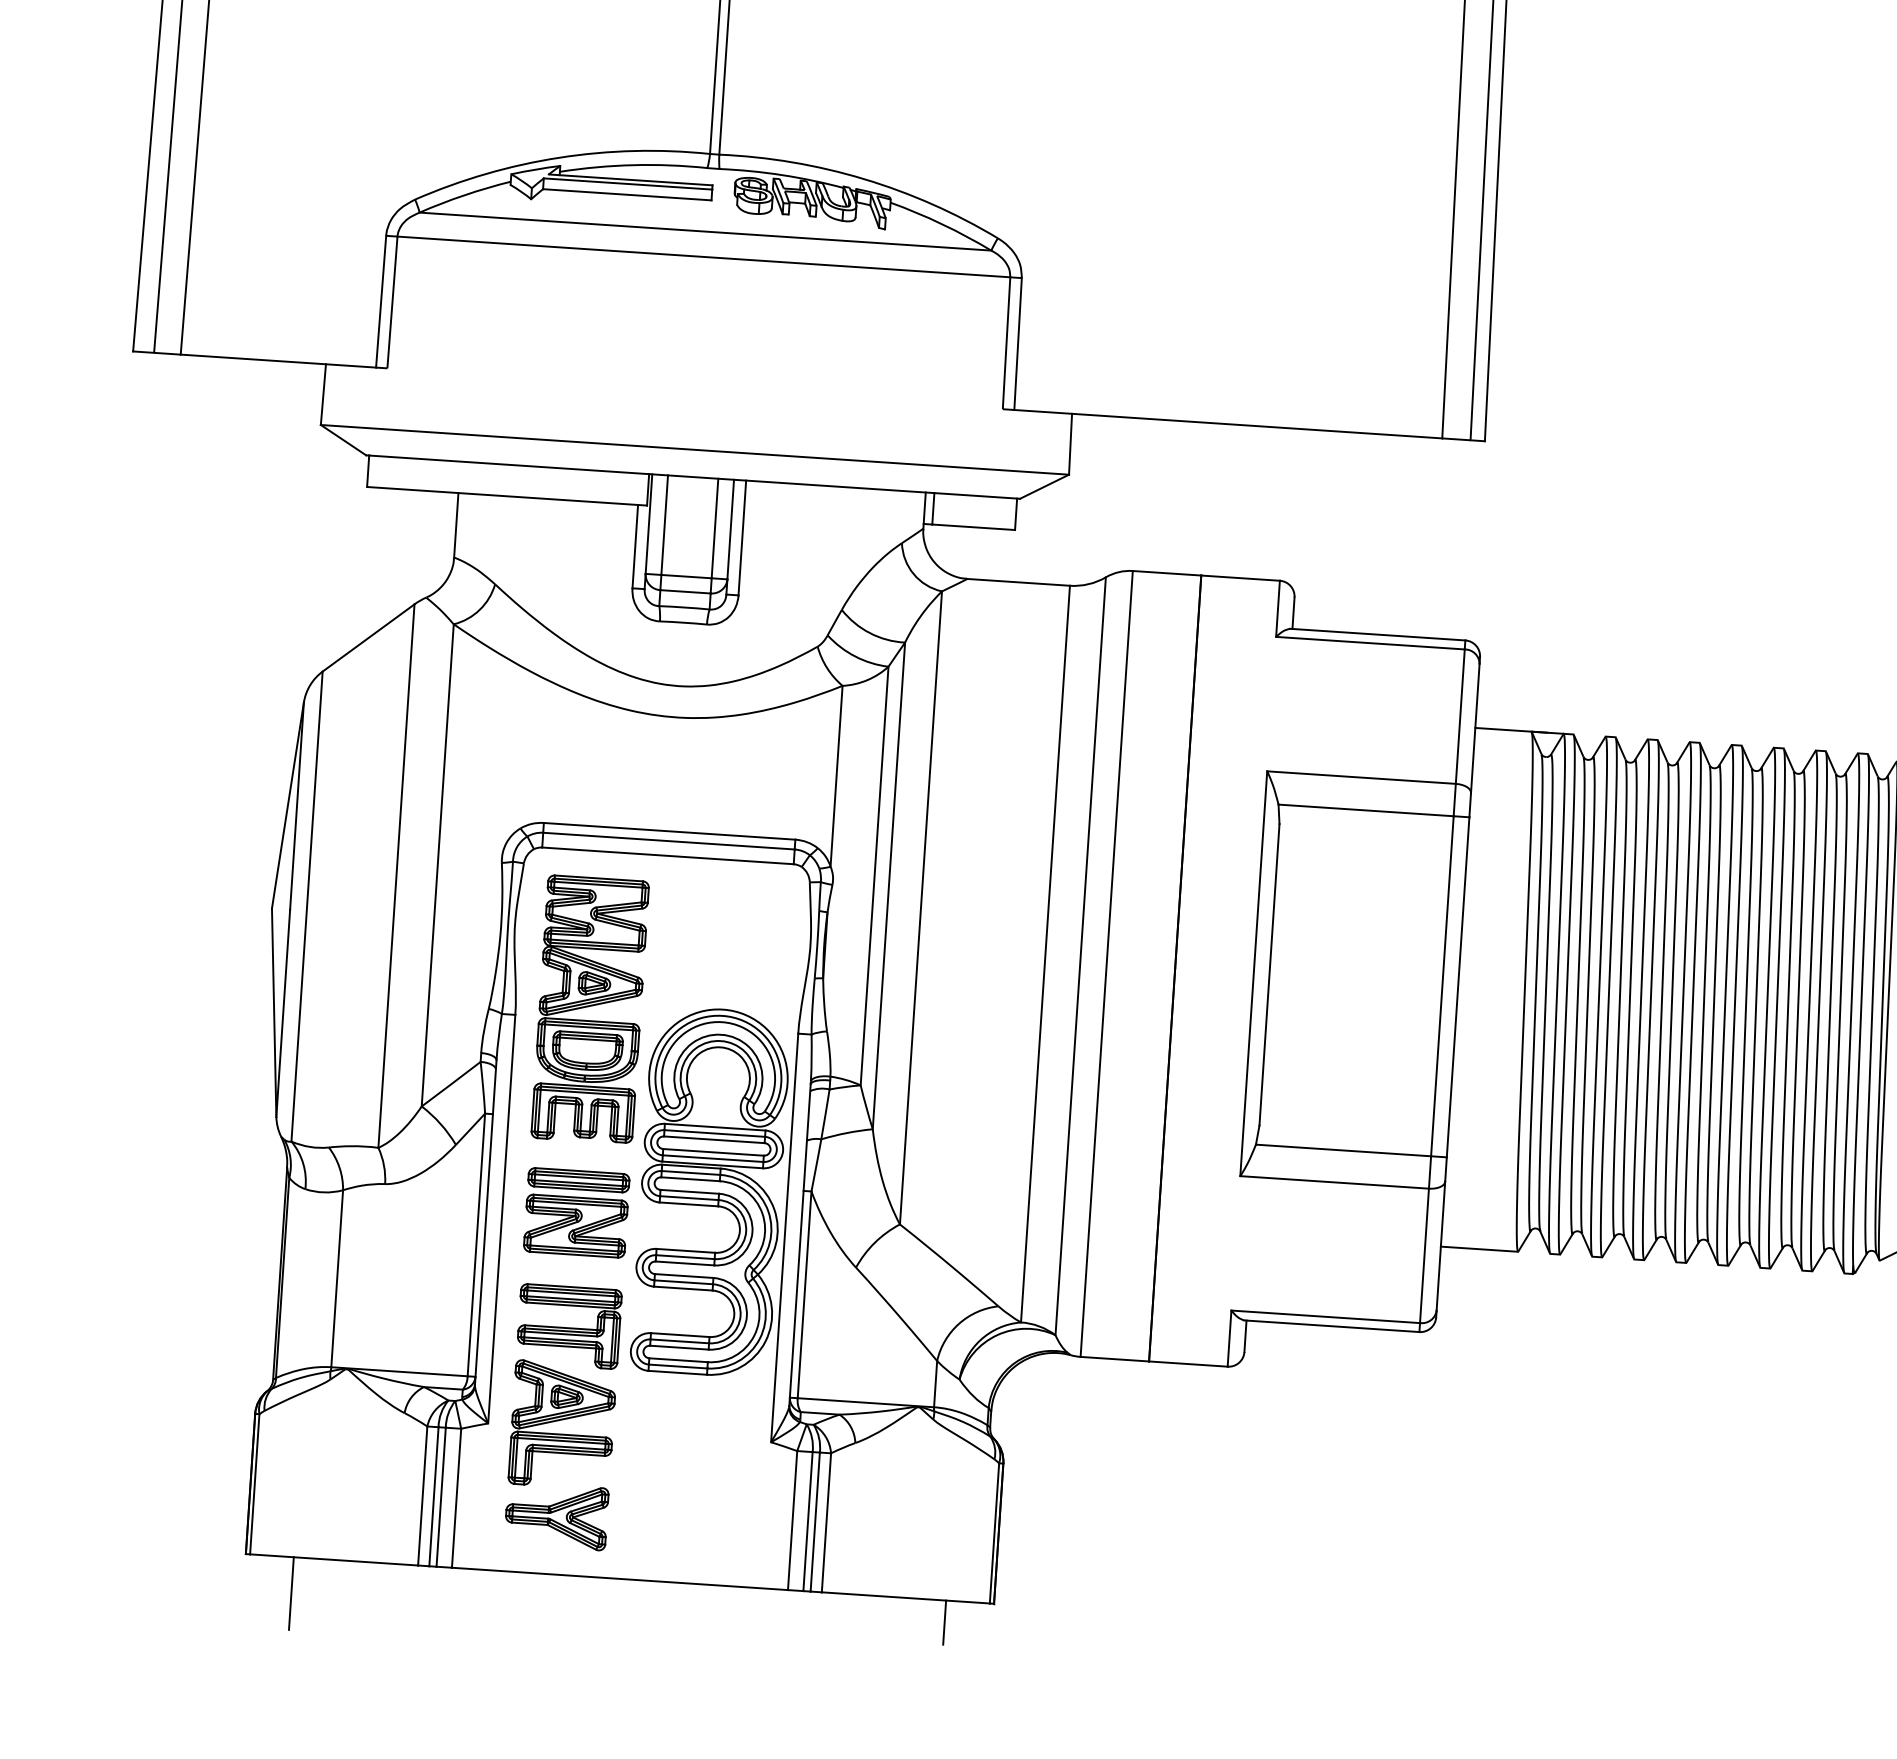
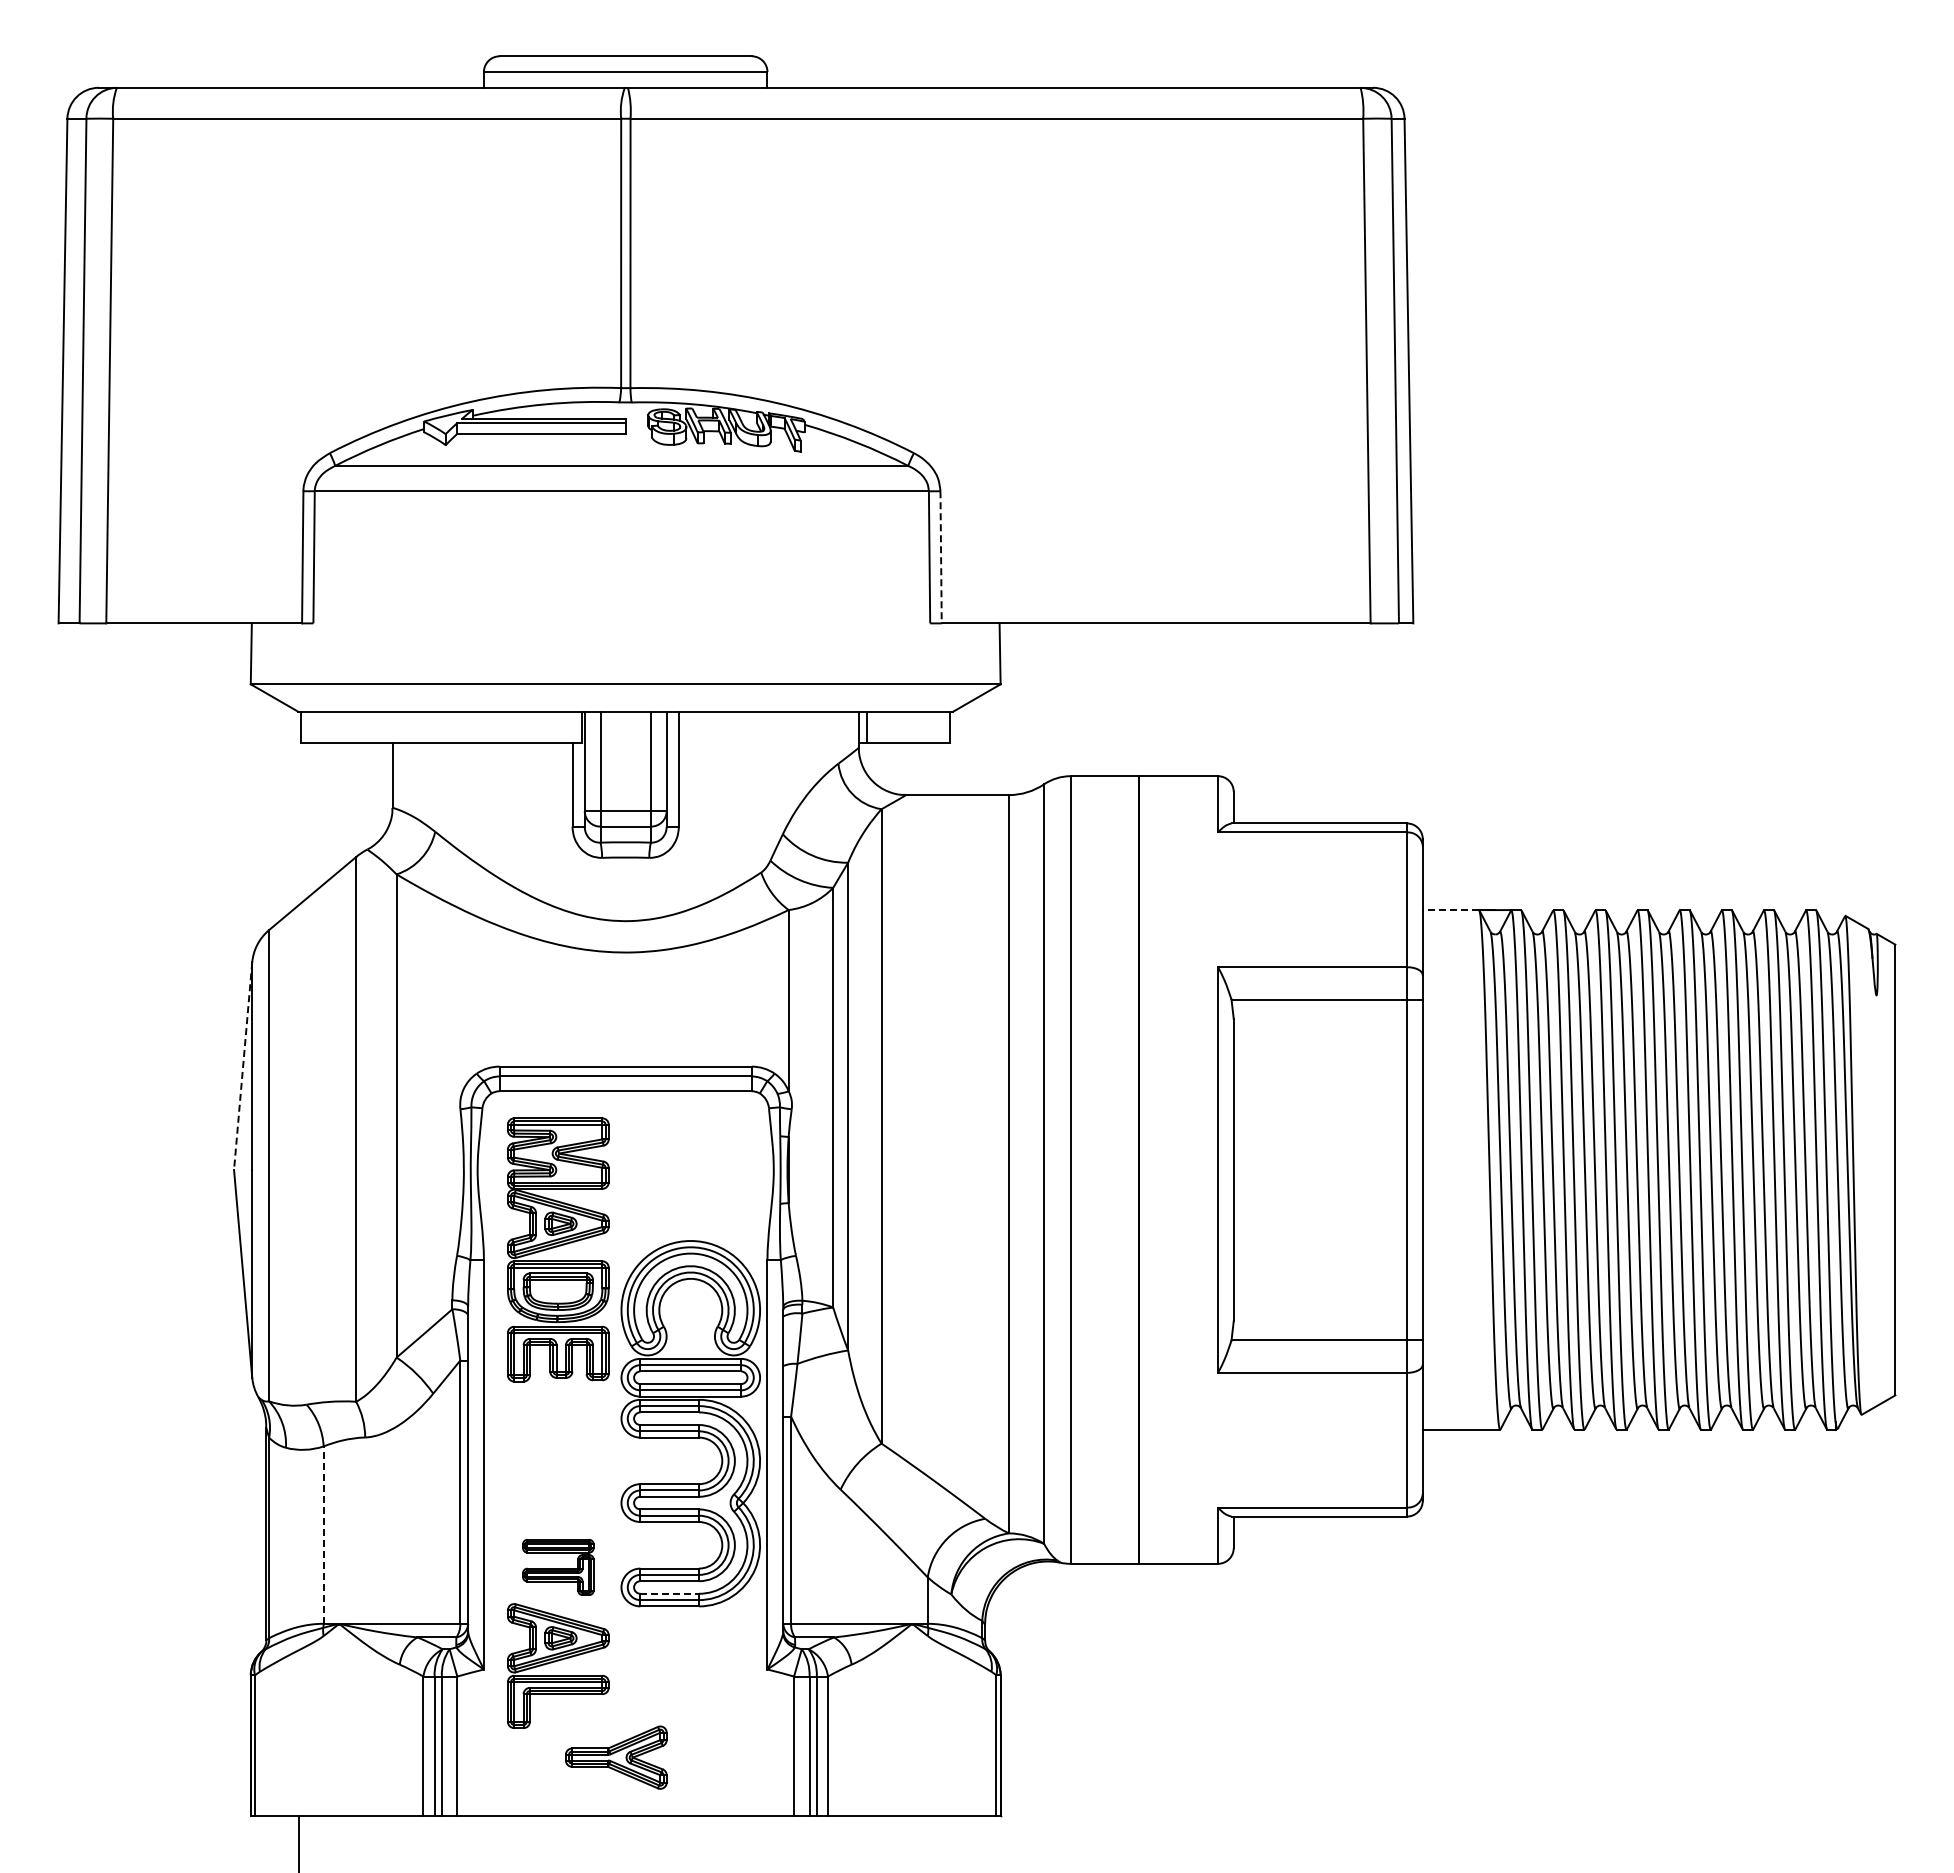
line: (1018, 344) -> (941, 557), solid -> dashed
line: (1502, 730) -> (1450, 910), solid -> dashed
line: (288, 805) -> (243, 1066), solid -> dashed
part: (576, 1212) -> (558, 1453), removed
line: (337, 1279) -> (323, 1535), solid -> dashed
part: (569, 1326) -> (558, 1567), size x0.7
line: (679, 1359) -> (670, 1593), solid -> dashed
part: (556, 1516) -> (616, 1757), moved
line: (944, 1622) -> (952, 1837), removed

